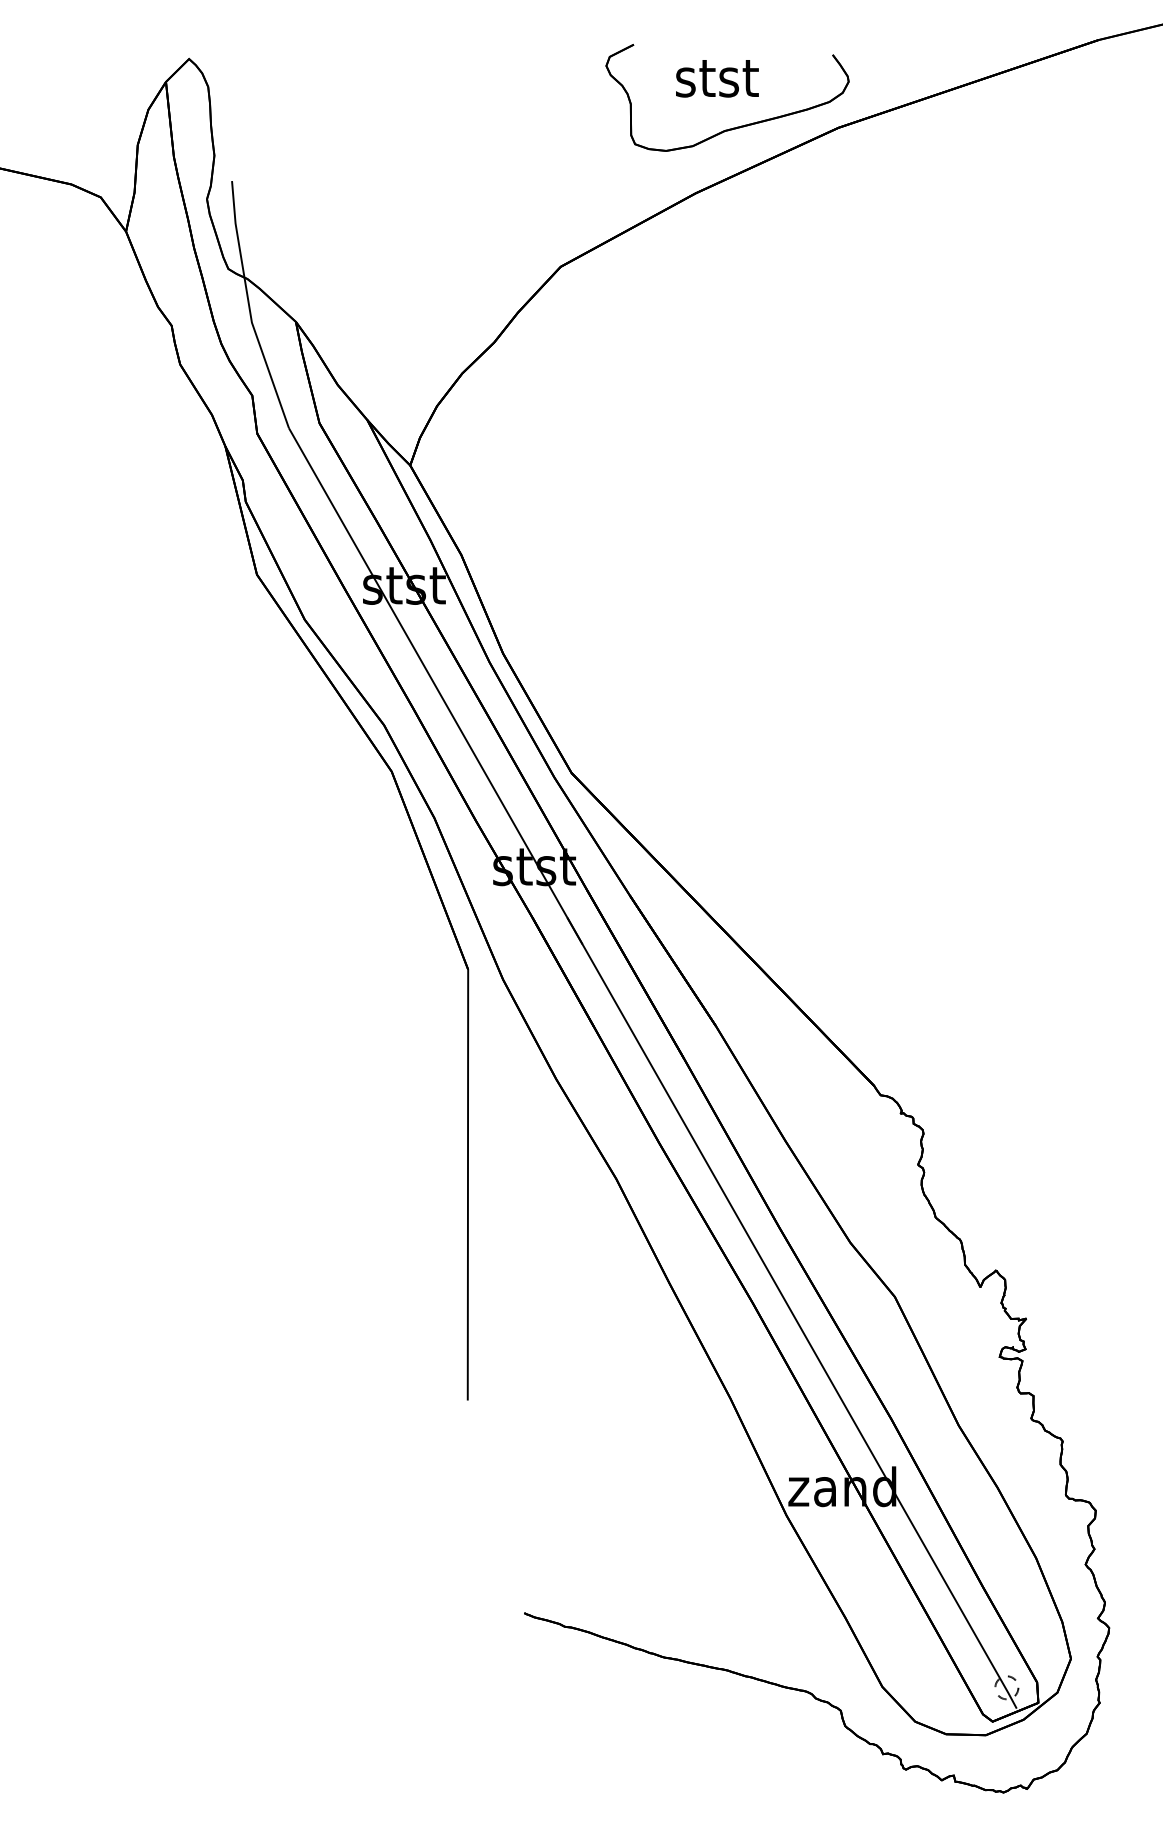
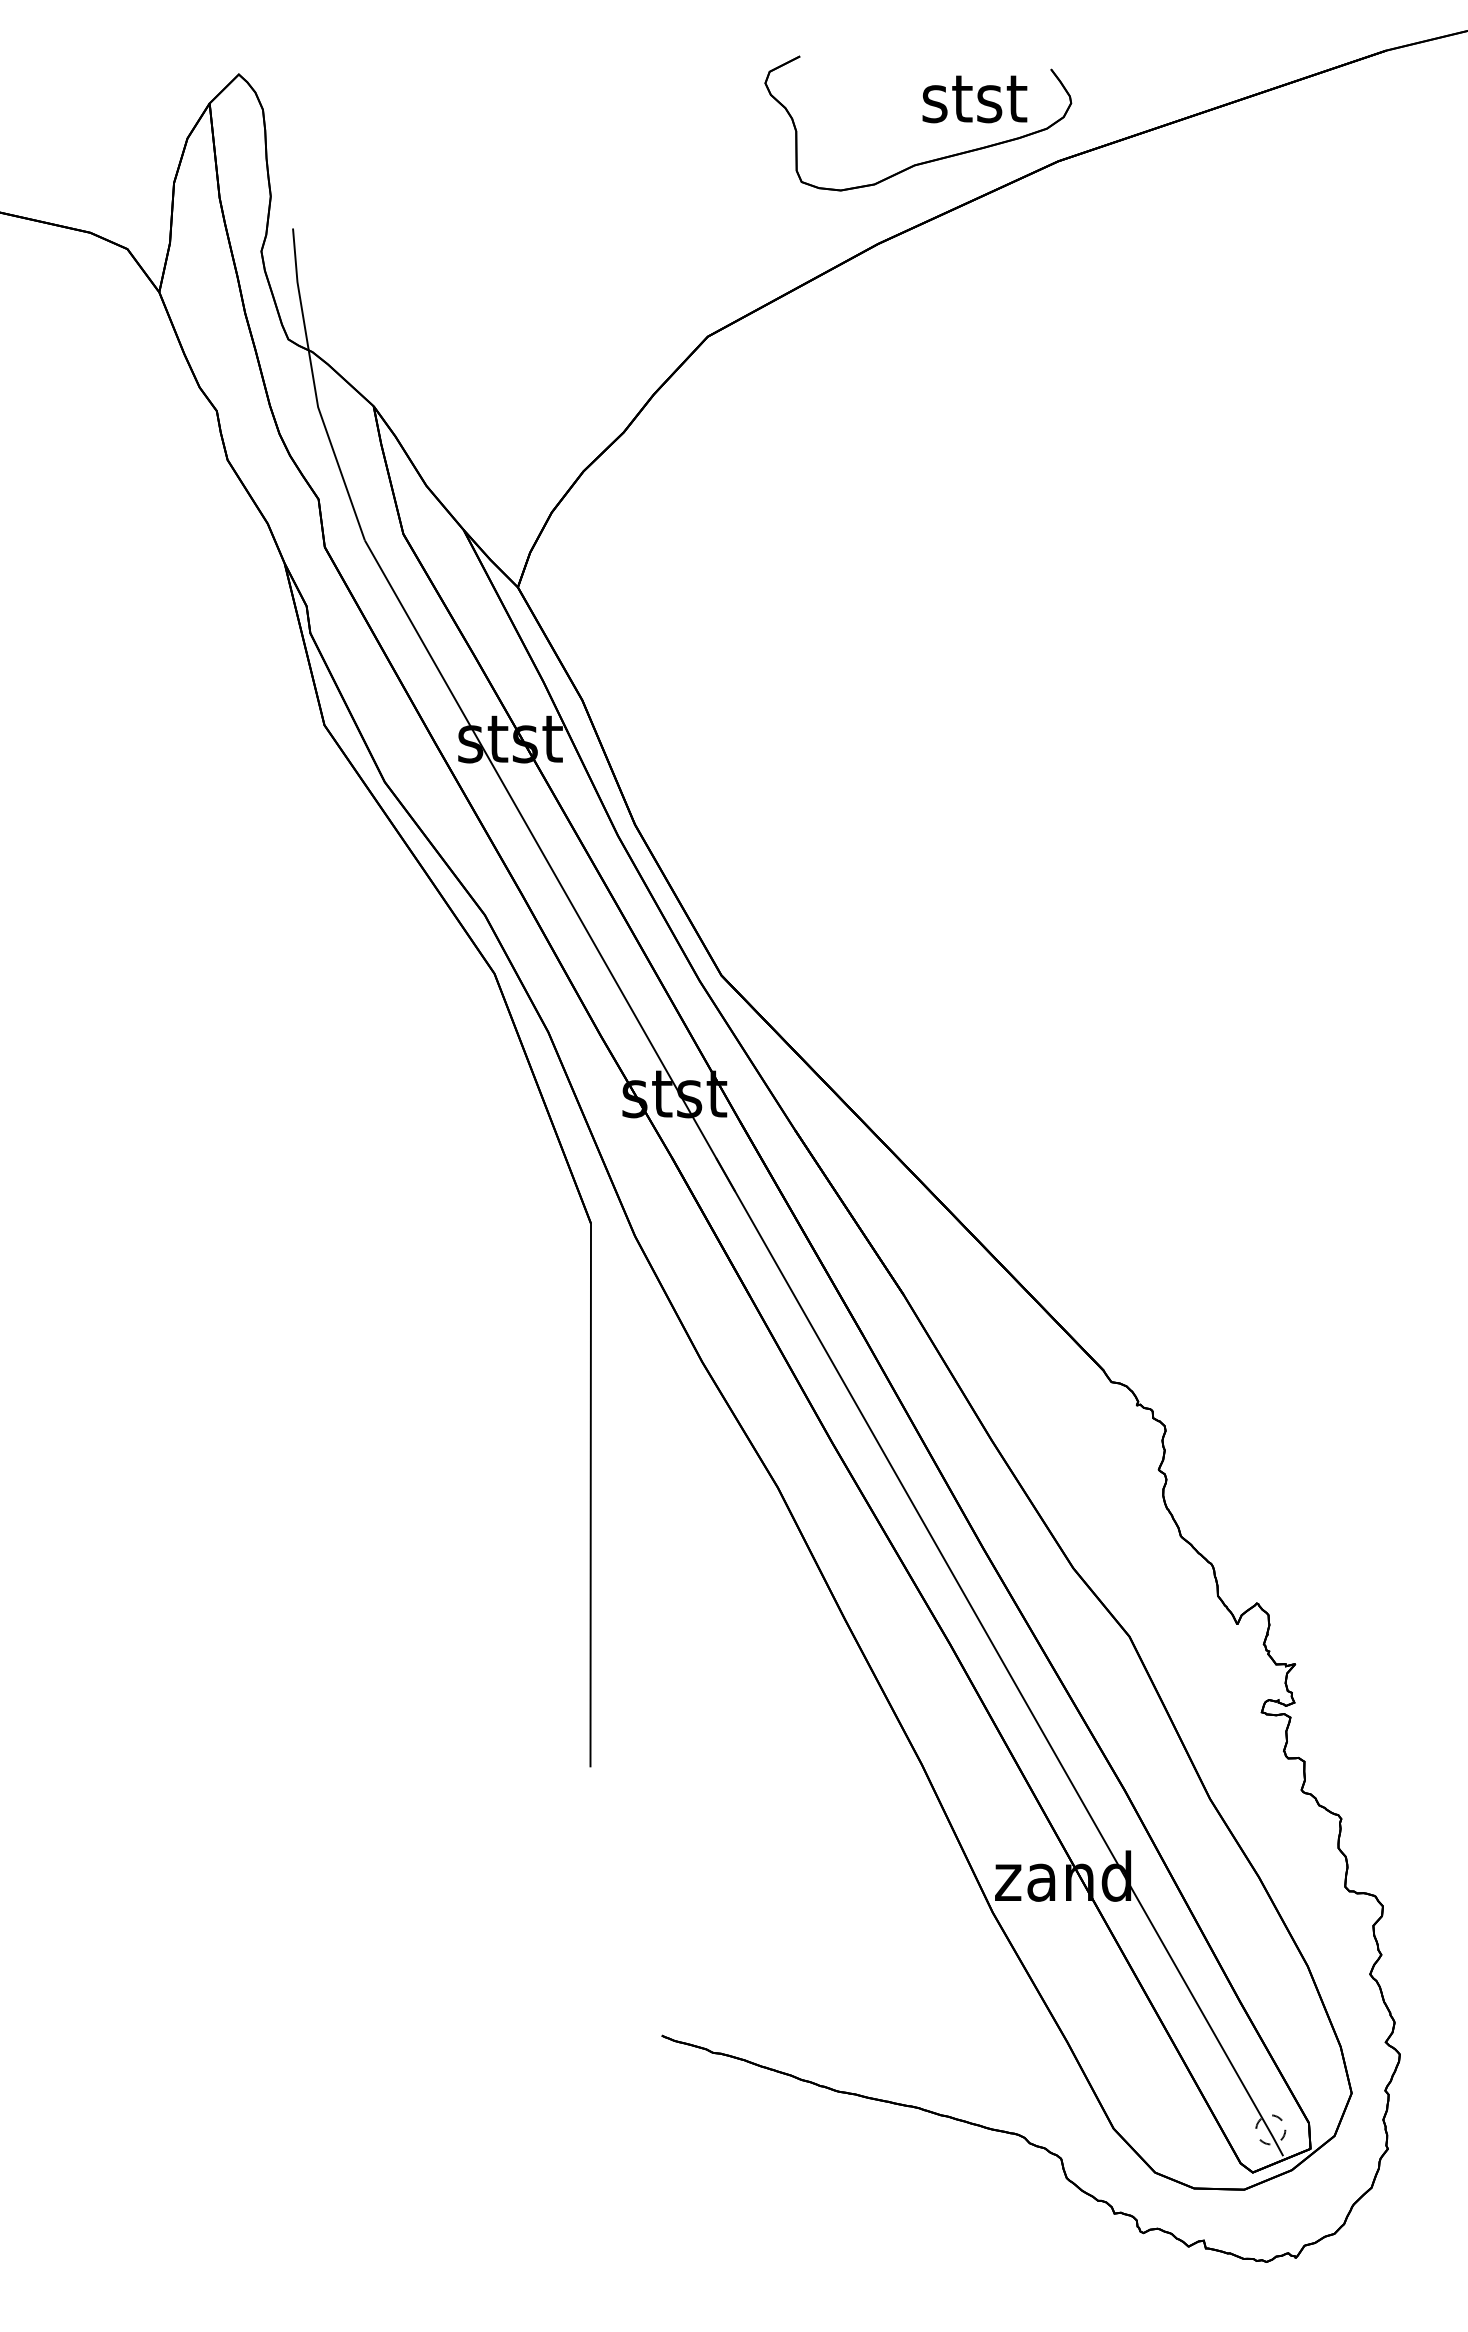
text: (717, 78) -> (975, 99), moved

